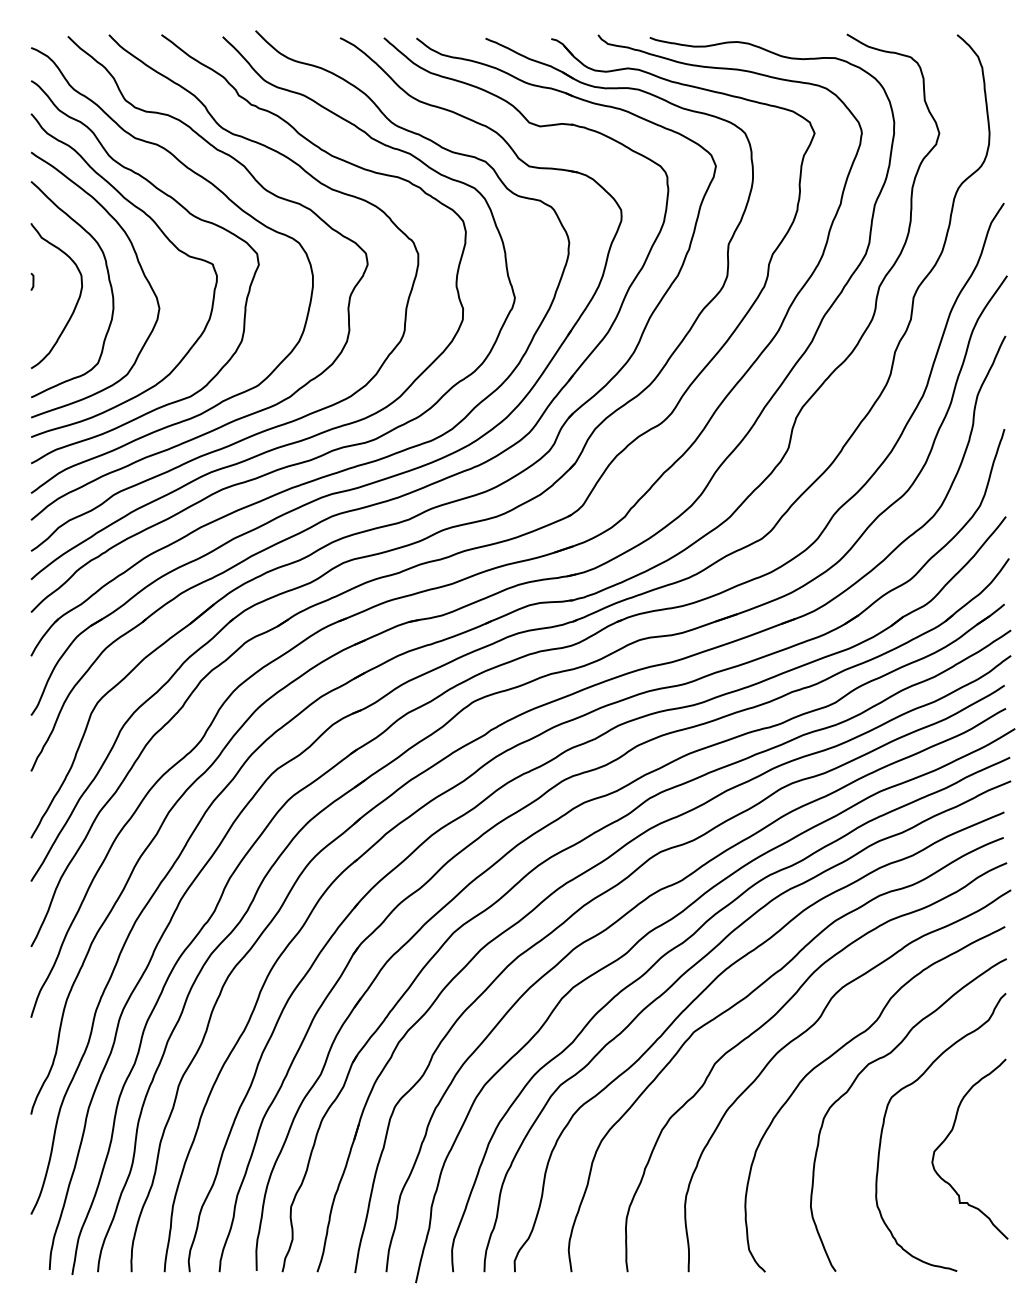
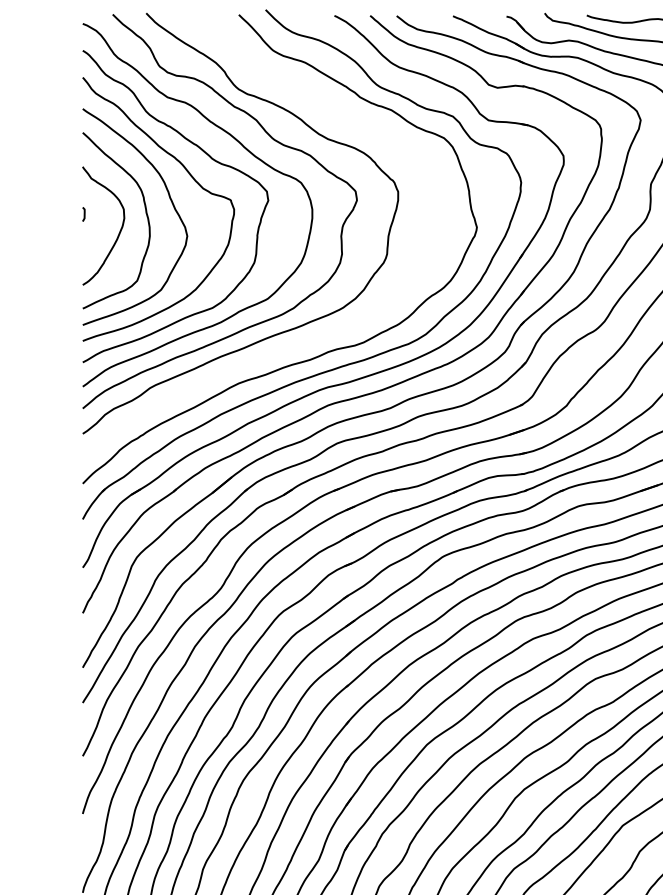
curve: (287, 443) -> (291, 346), removed

